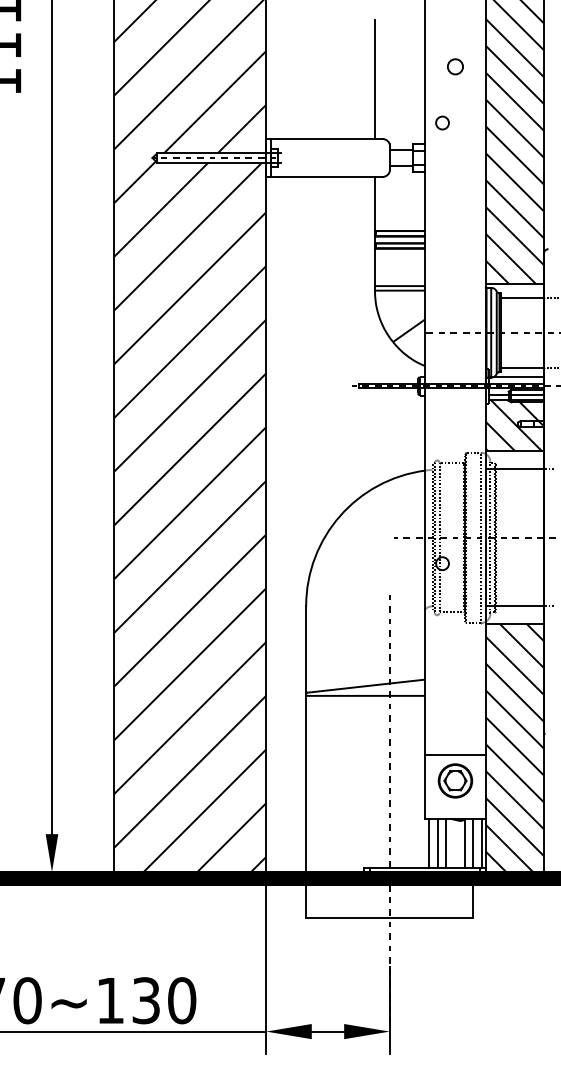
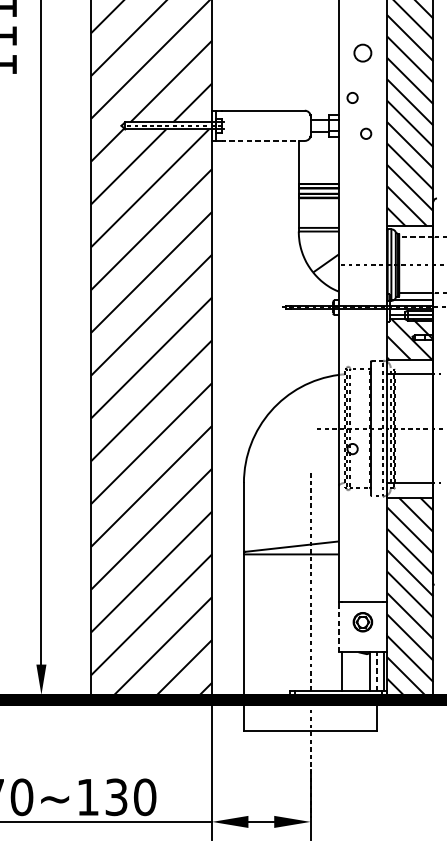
circle: (455, 66) -> (362, 52), size x1.4
line: (374, 79) -> (298, 63), removed
circle: (459, 167) -> (366, 133), added
line: (329, 177) -> (262, 141), solid -> dashed
line: (521, 297) -> (415, 236), solid -> dashed
part: (455, 780) -> (362, 621), size x0.7
line: (425, 787) -> (339, 627), solid -> dashed
line: (437, 842) -> (348, 671), removed
line: (446, 842) -> (355, 671), removed
line: (472, 842) -> (376, 671), solid -> dashed

